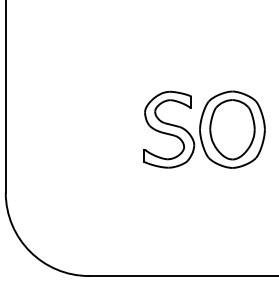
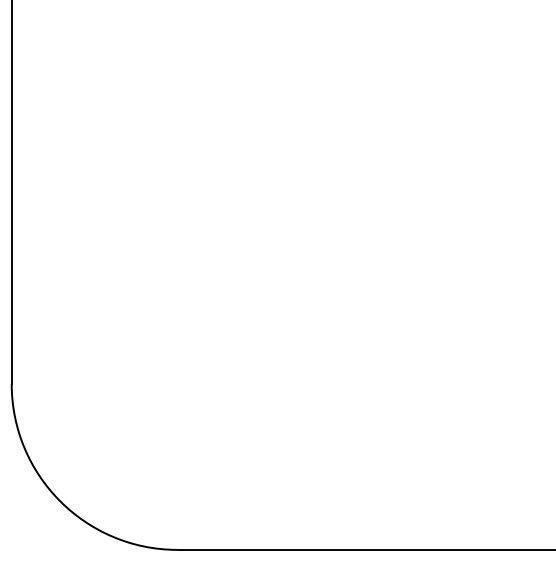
part: (204, 129) -> (407, 258), removed

